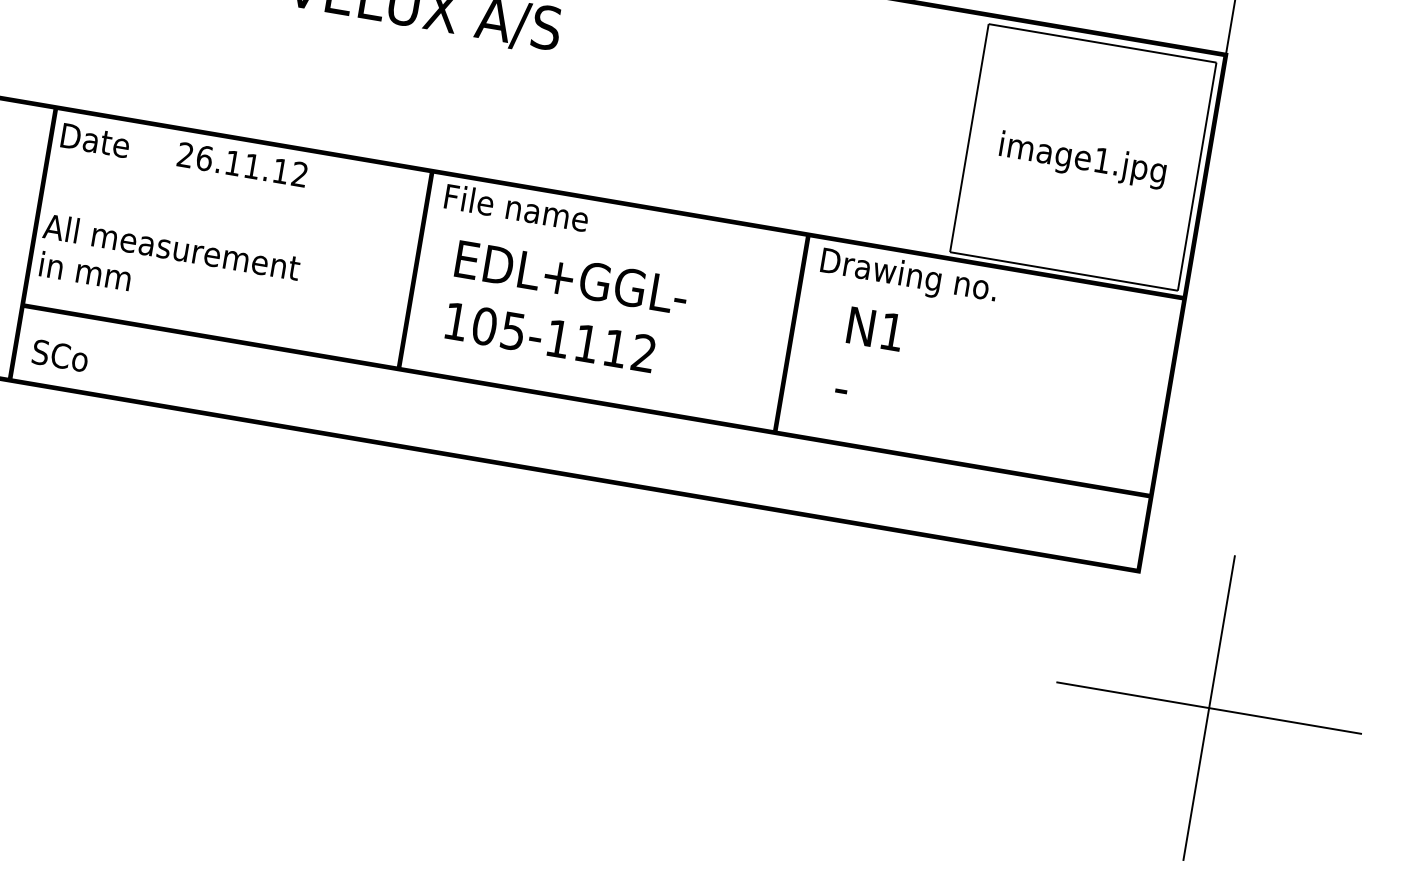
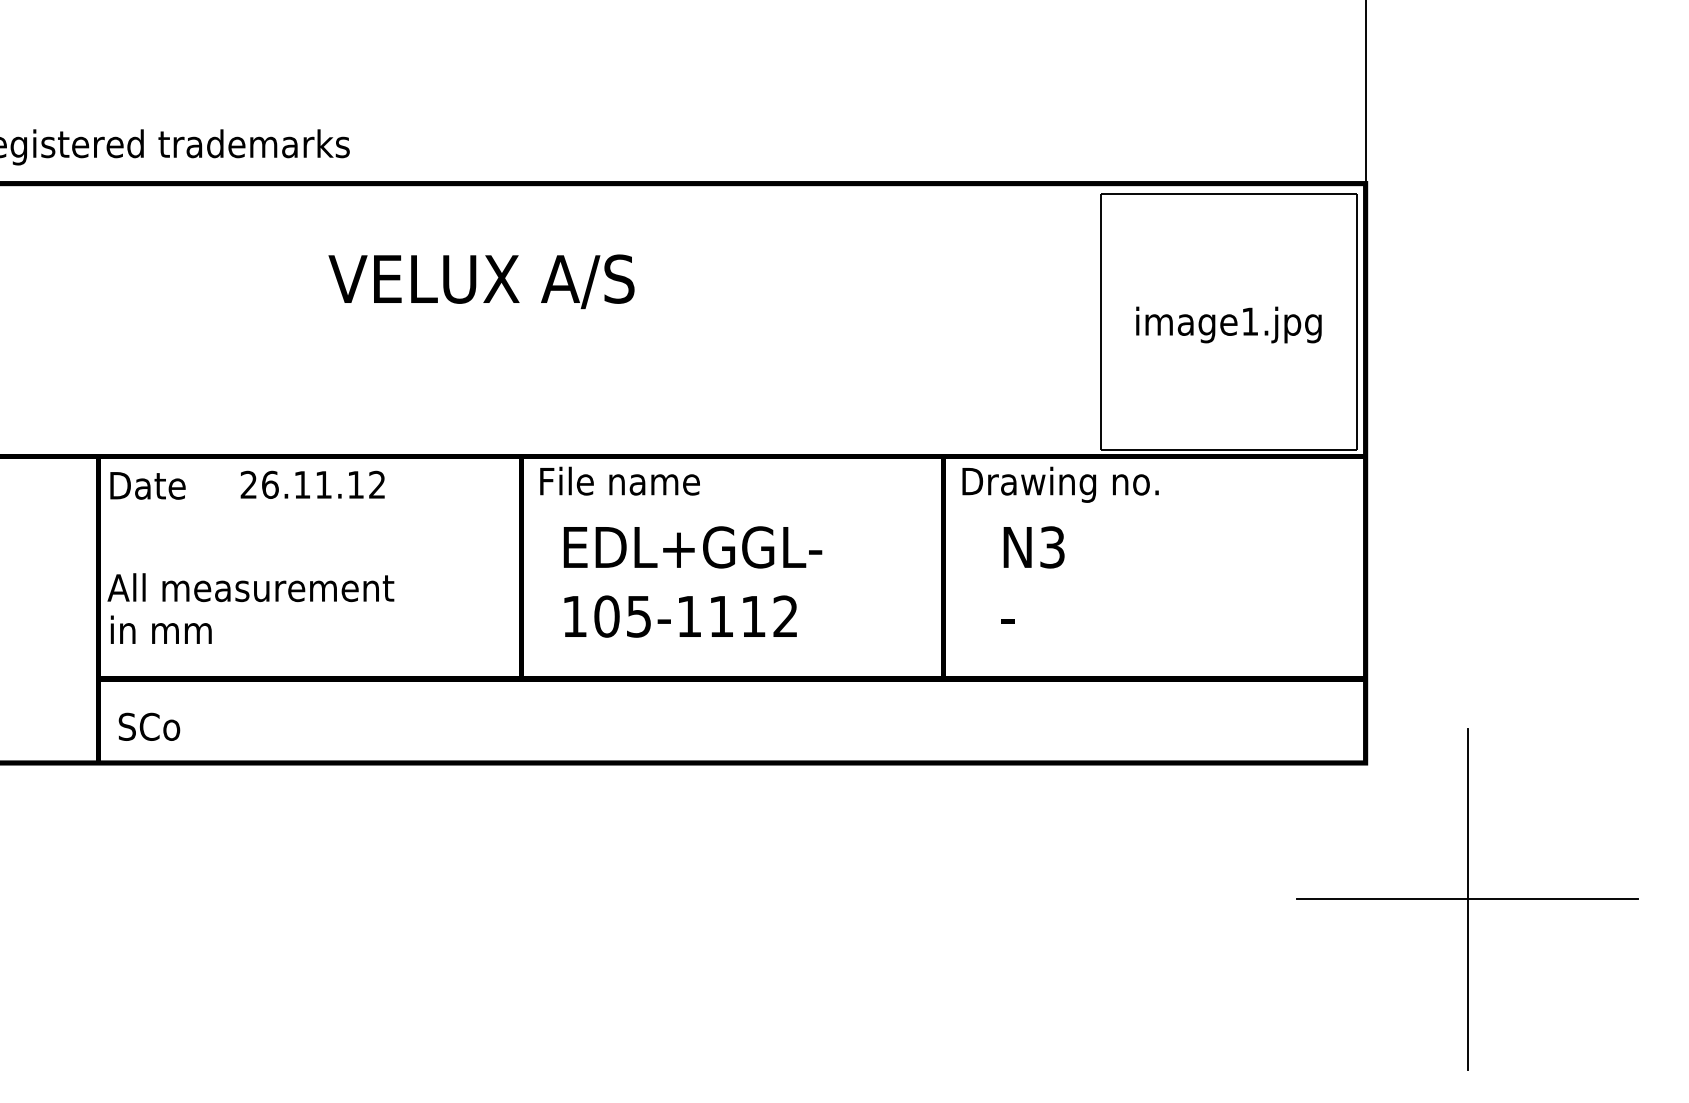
text: (892, 332) -> (1052, 547), N1 -> N3

